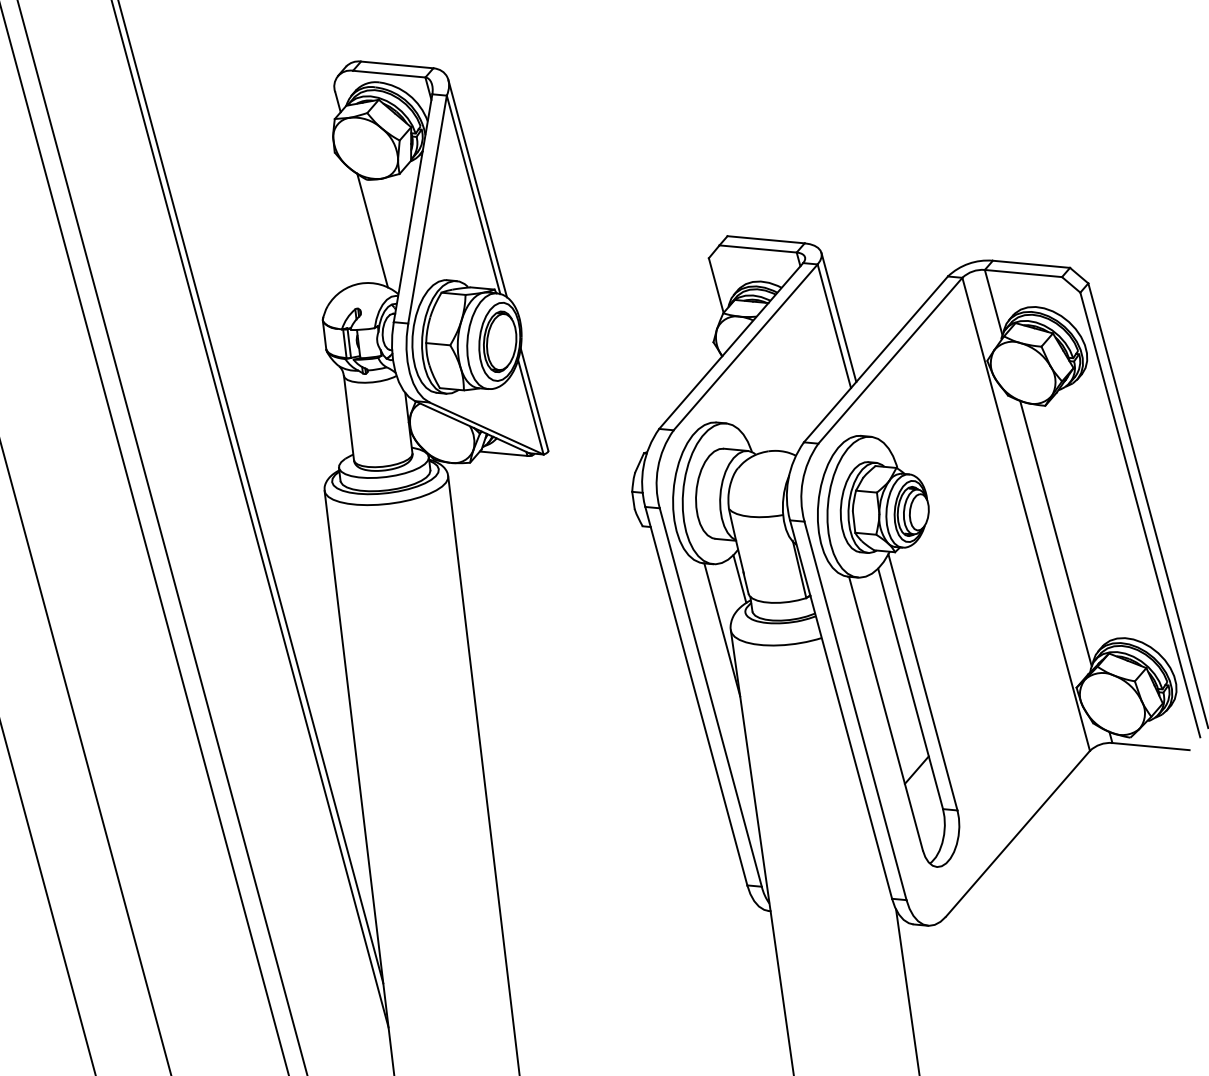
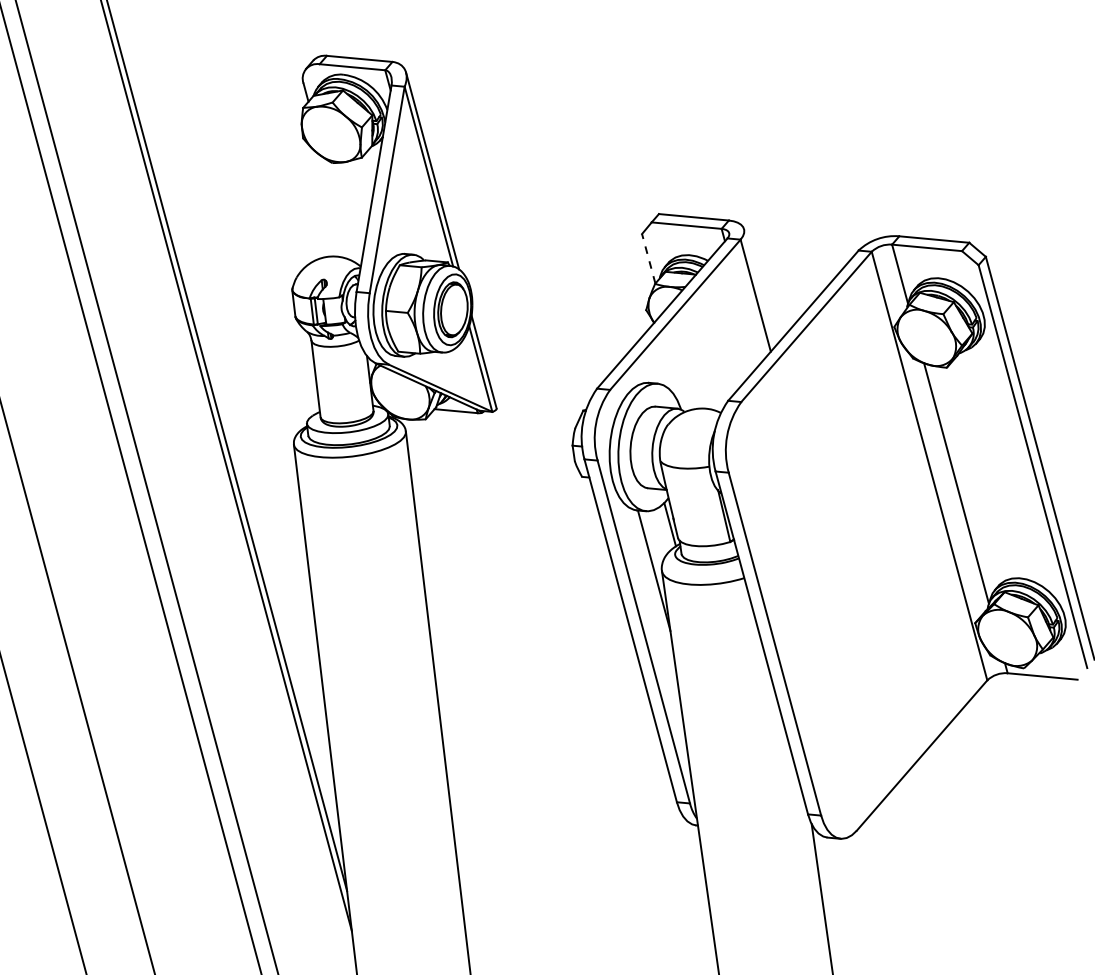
line: (372, 230) -> (337, 208), removed
line: (716, 285) -> (648, 258), solid -> dashed
line: (838, 317) -> (759, 287), removed
part: (888, 650) -> (804, 589), removed

